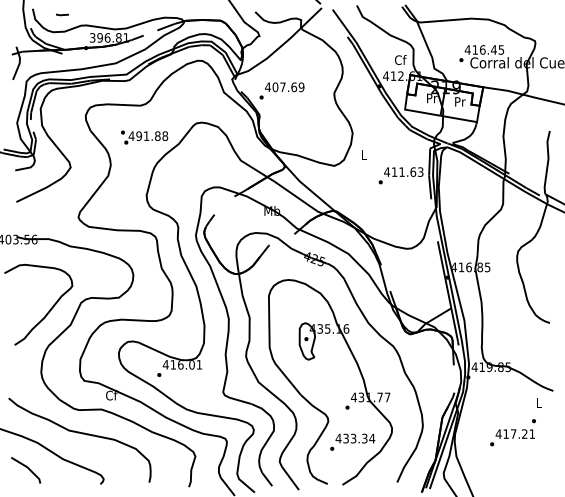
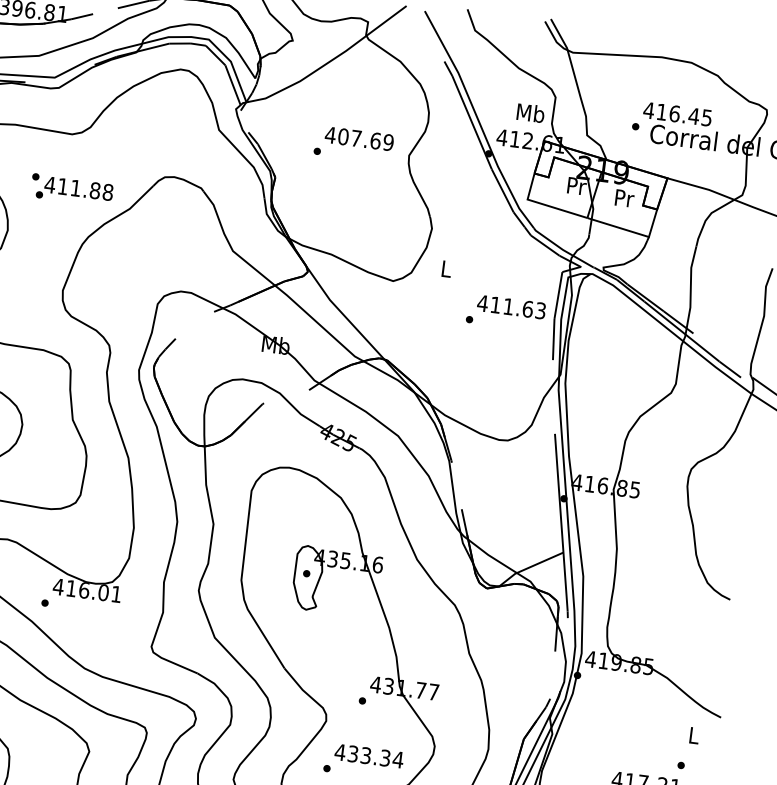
text: (400, 60) -> (530, 113), Cf -> Mb
text: (281, 90) -> (353, 143), moved
text: (138, 136) -> (61, 187), 491.88 -> 411.88

